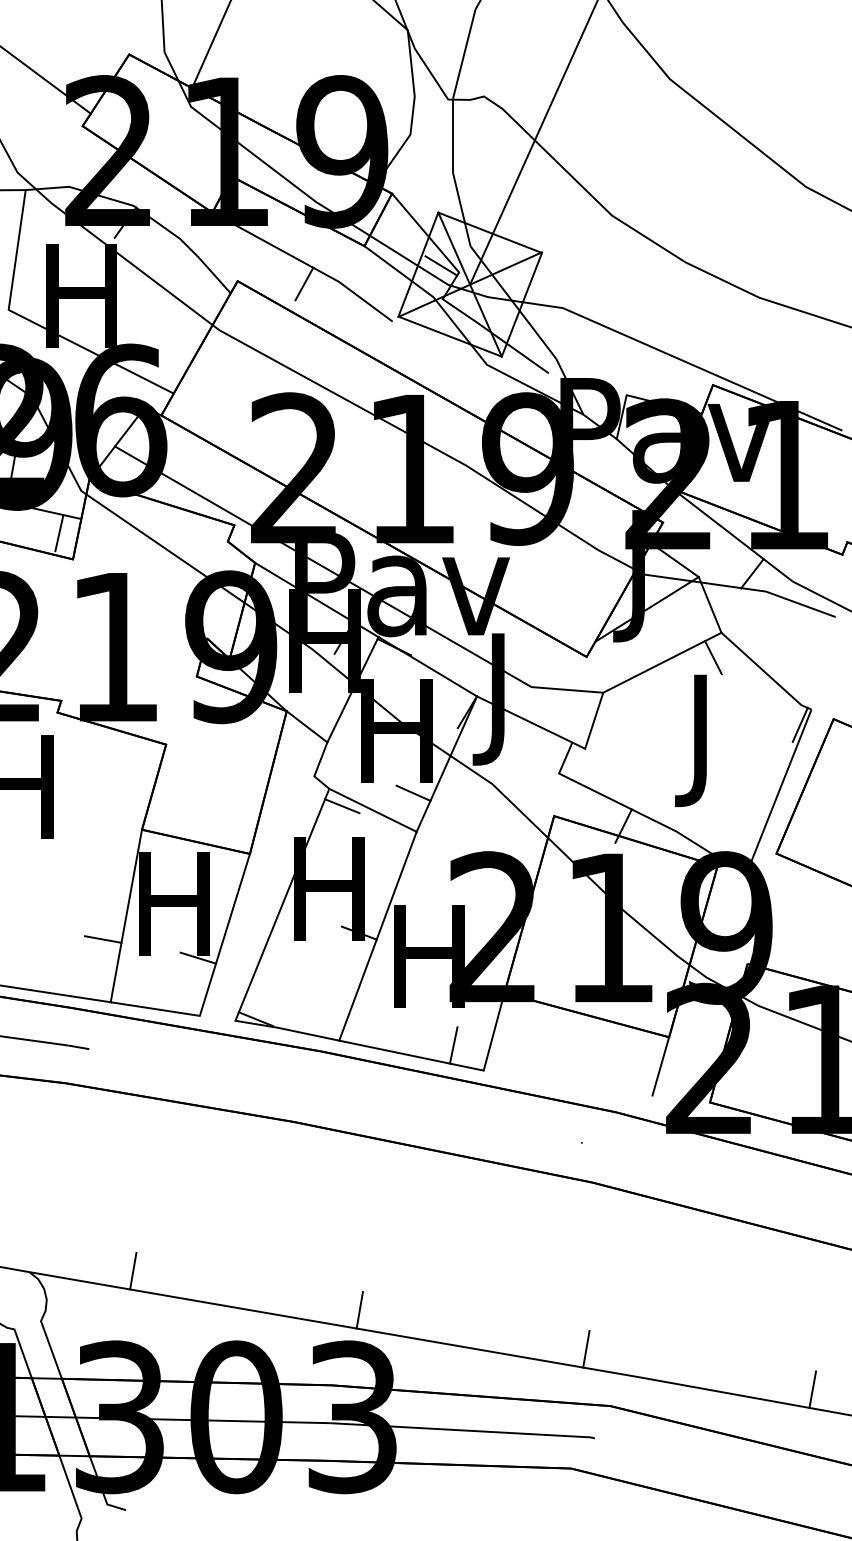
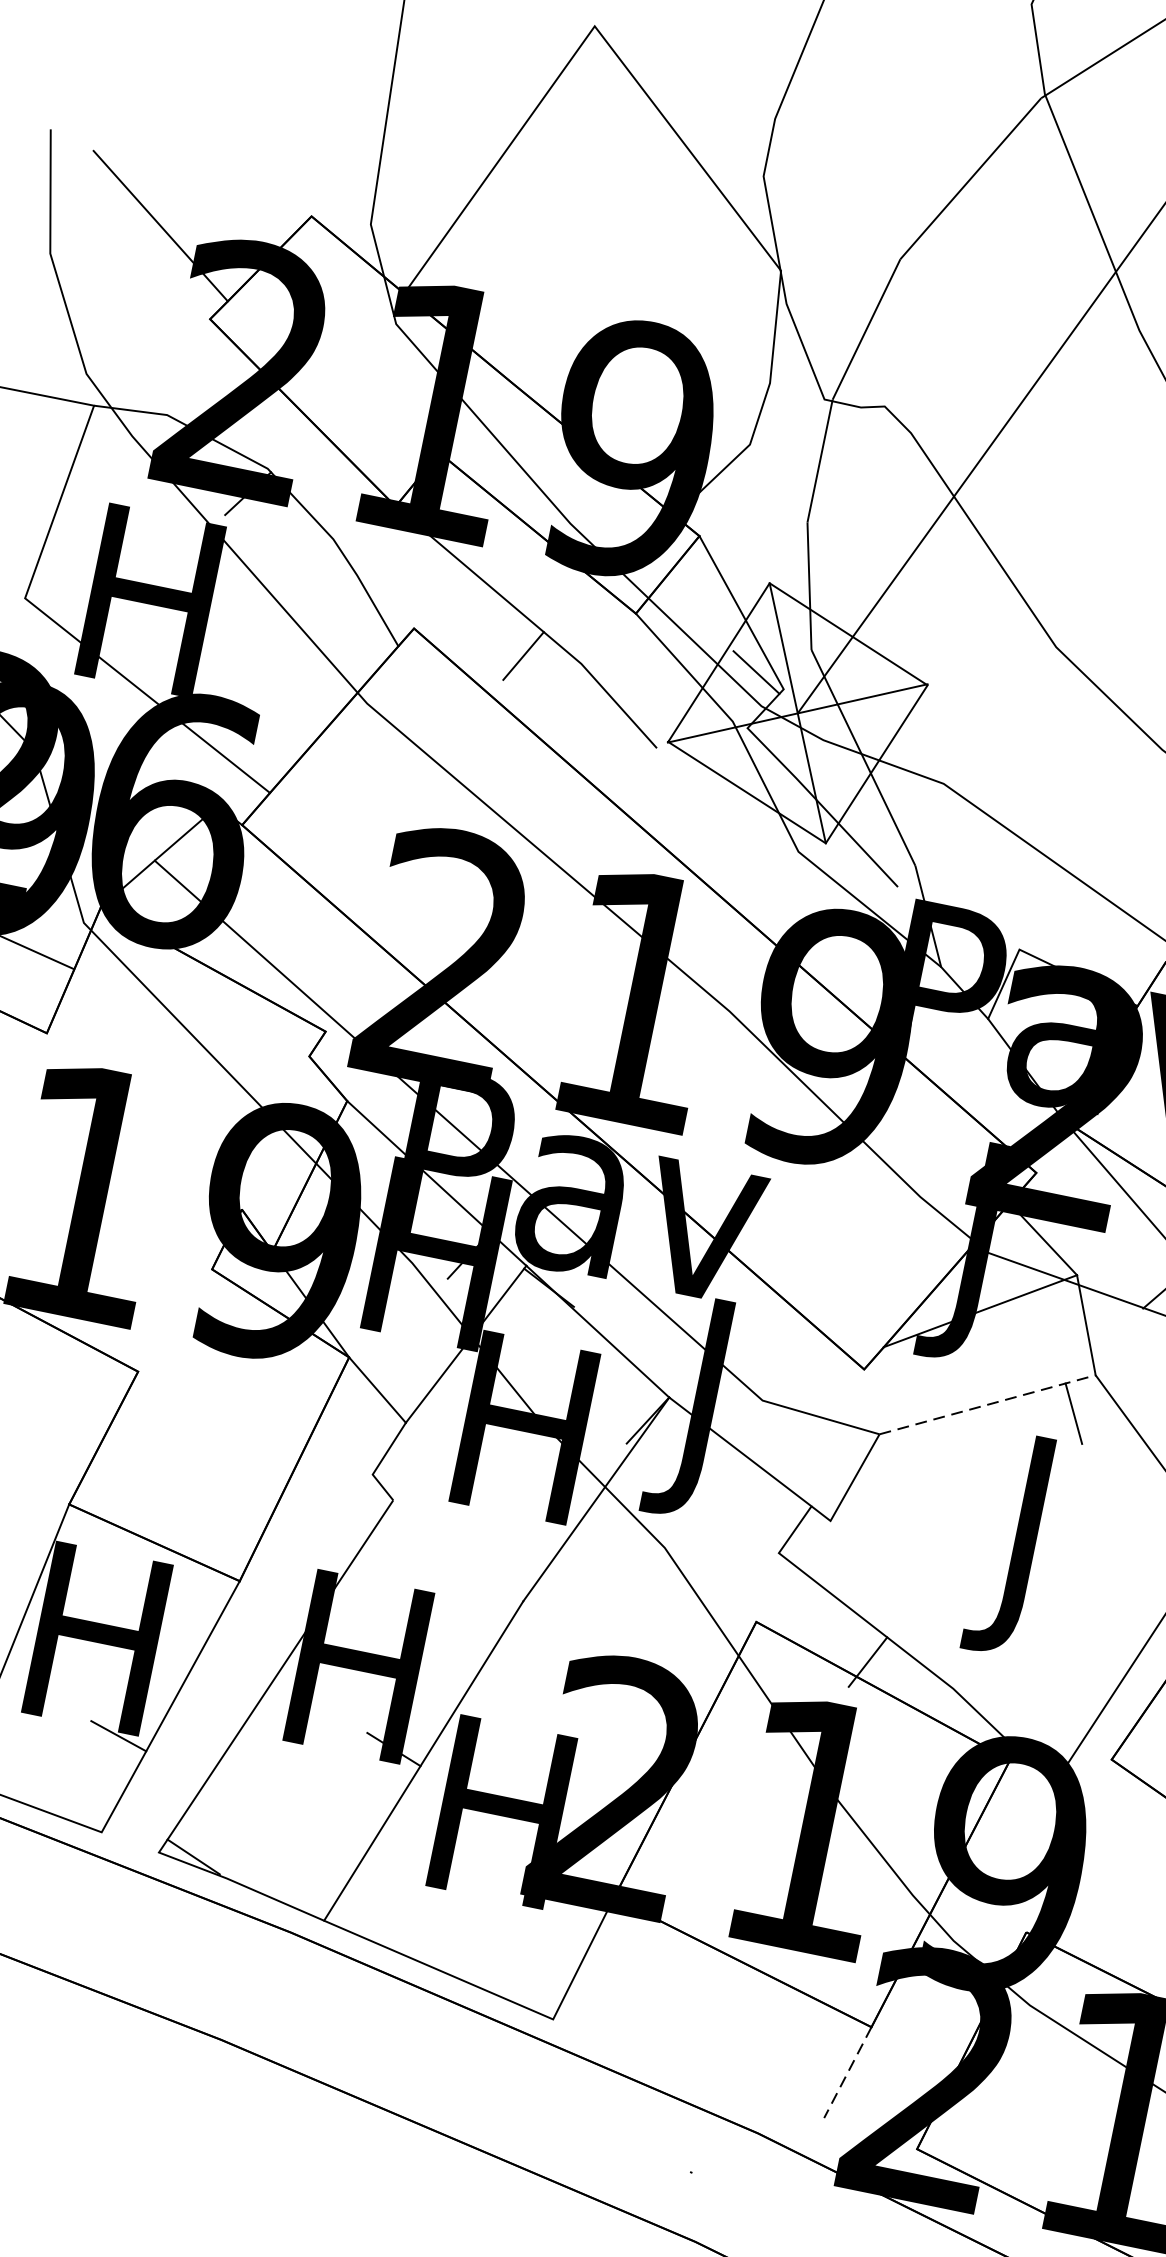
line: (59, 533) -> (33, 985), removed
line: (662, 662) -> (987, 1404), solid -> dashed
line: (413, 792) -> (531, 1535), removed
line: (342, 806) -> (409, 1534), removed
line: (372, 809) -> (457, 1549), removed
line: (453, 1045) -> (511, 1967), removed
line: (660, 1066) -> (847, 2072), solid -> dashed

